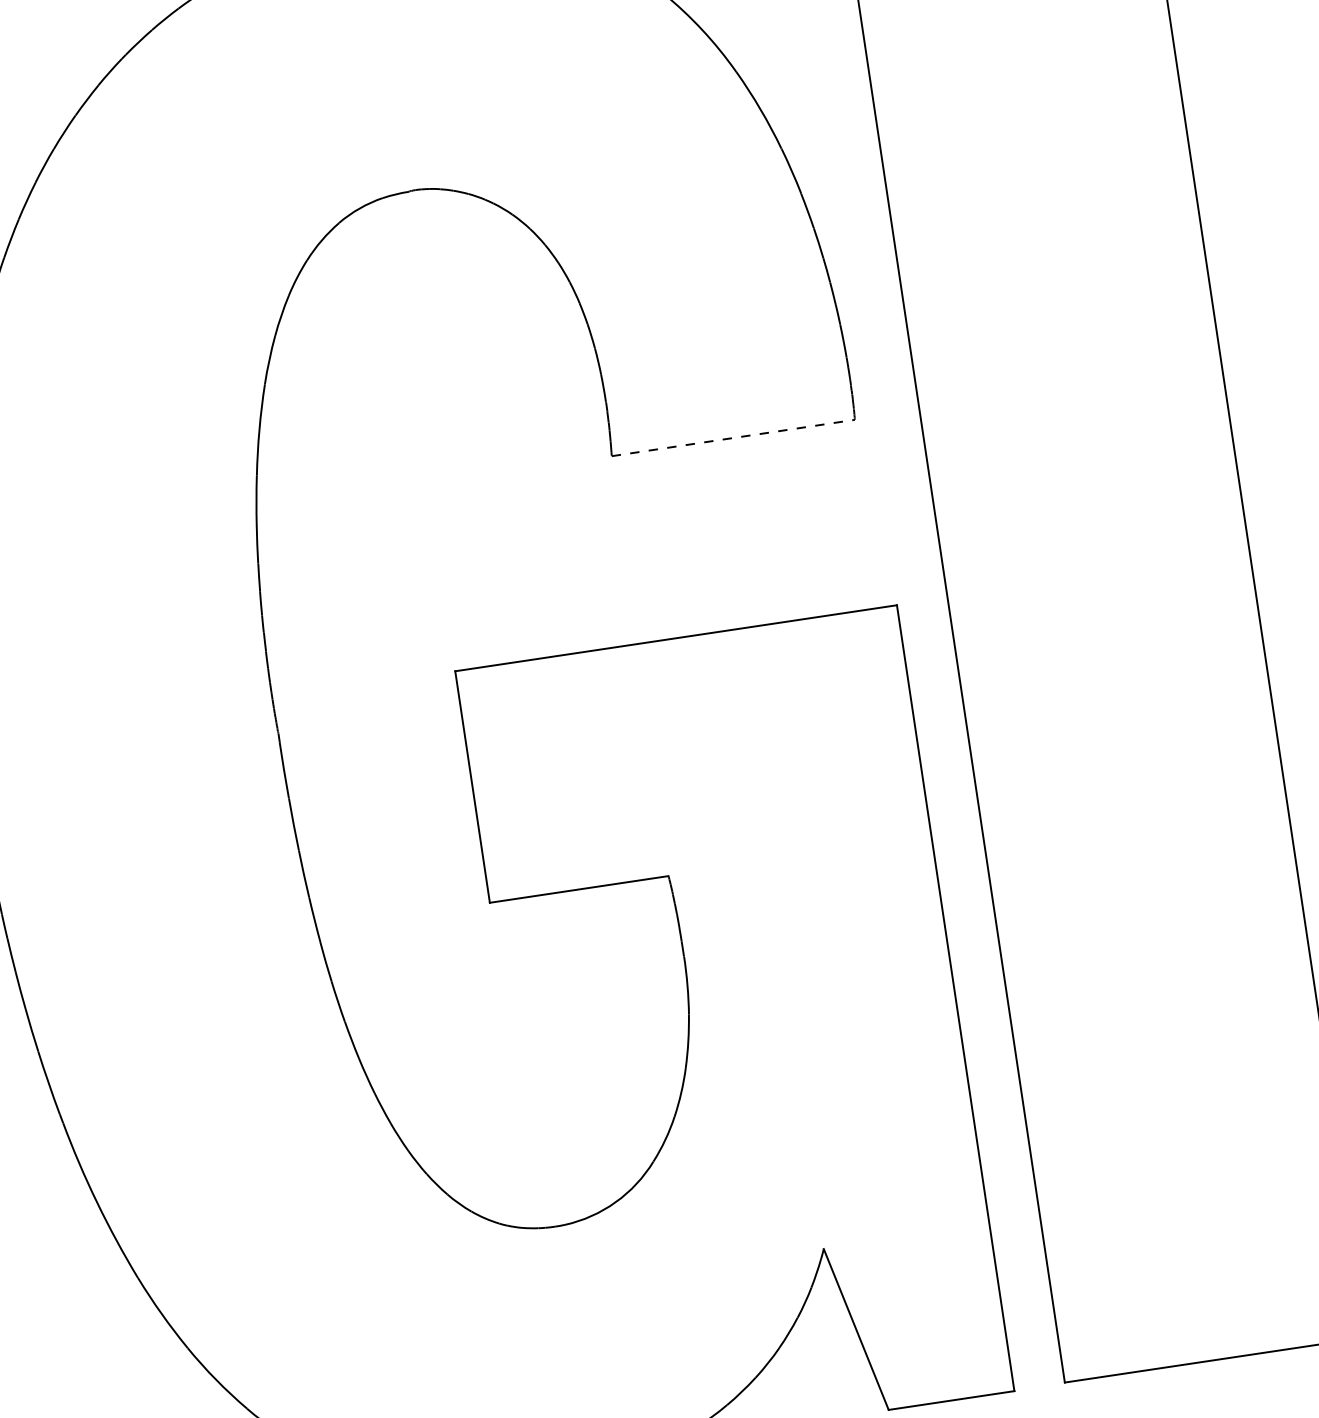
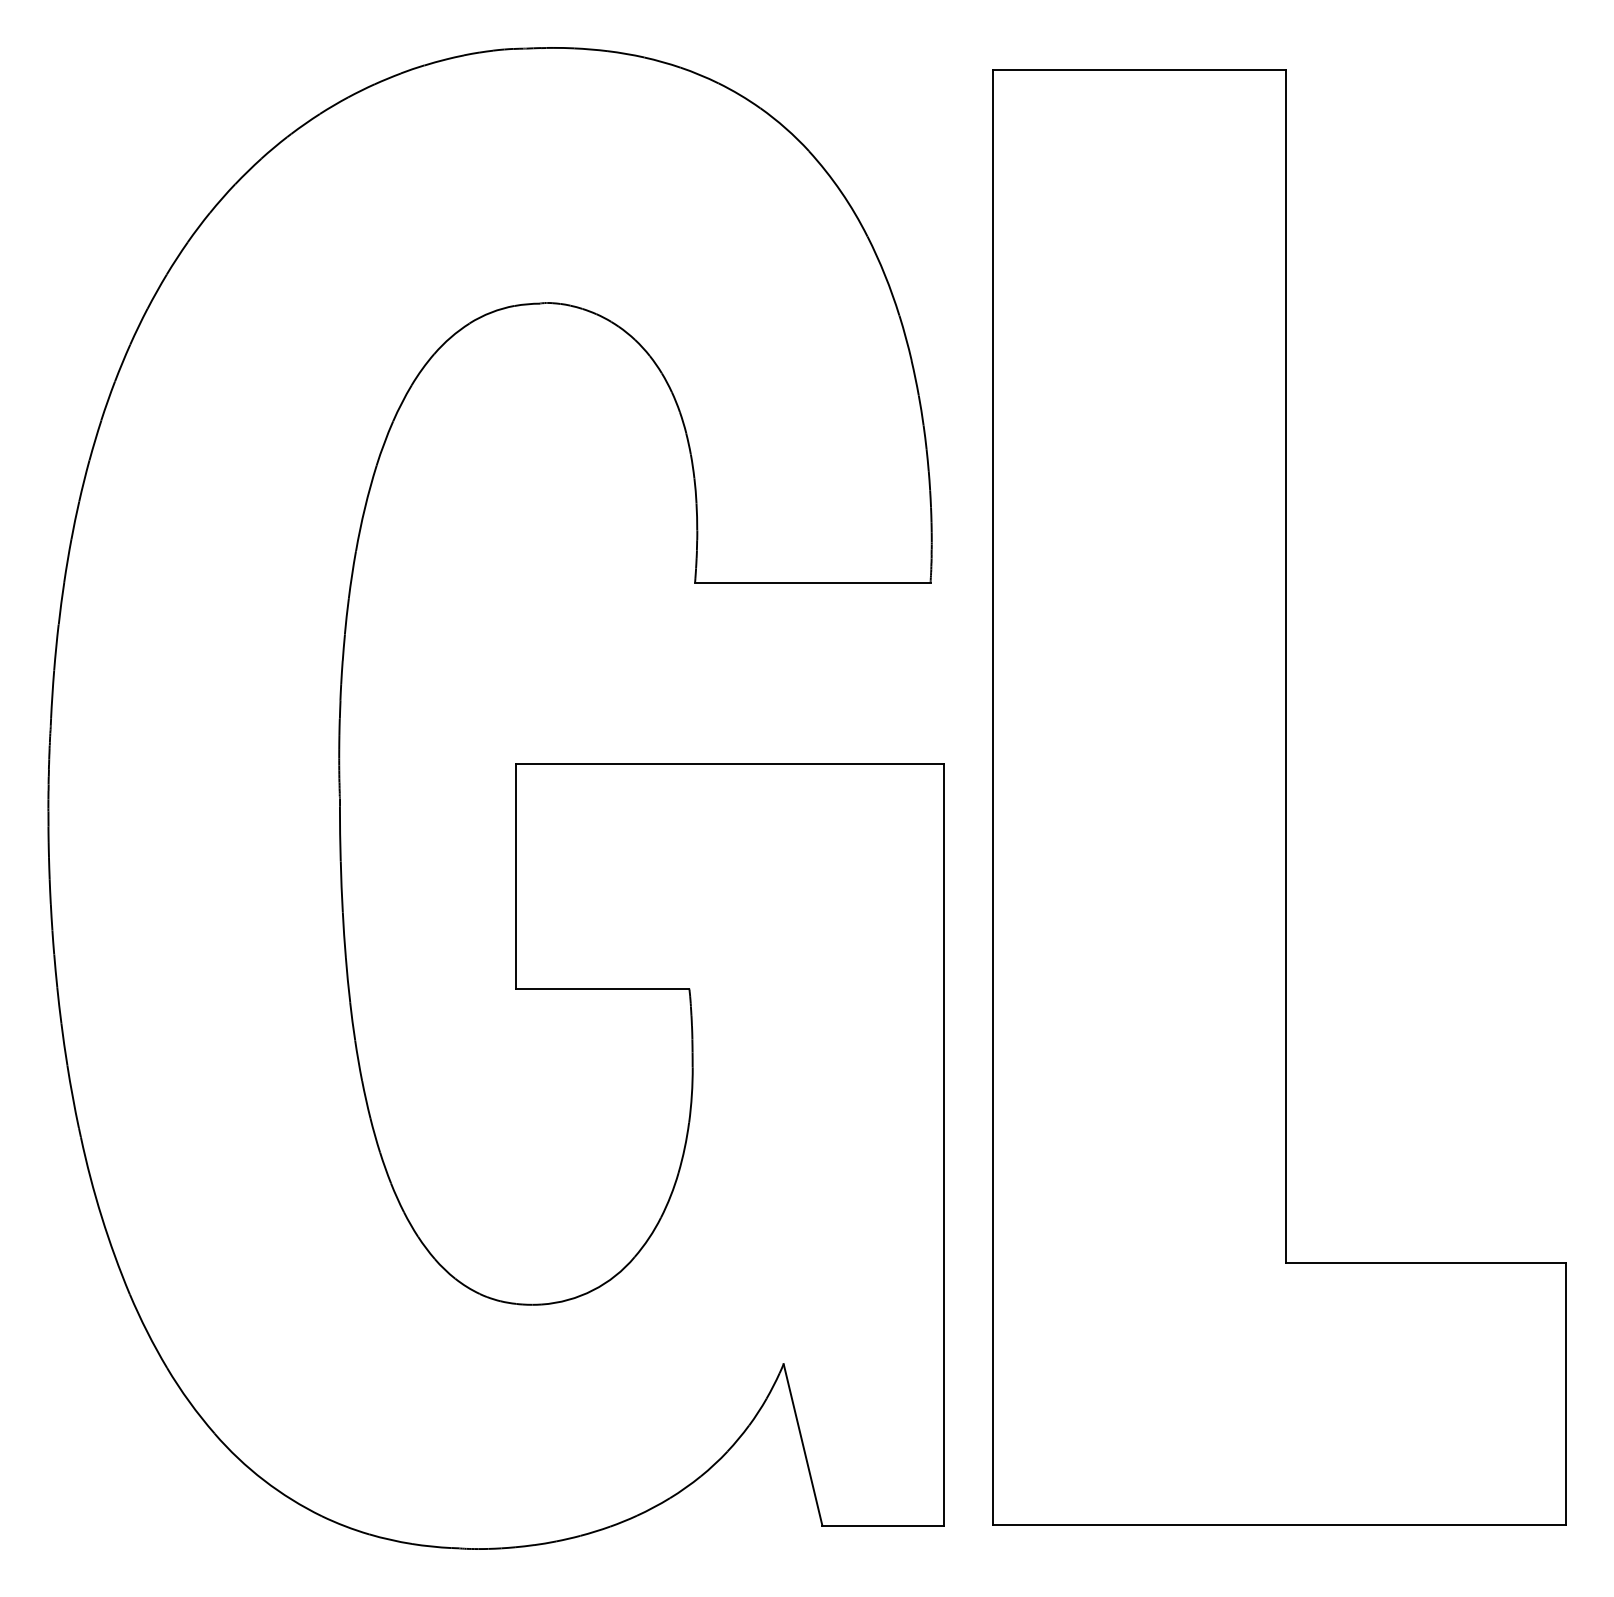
line: (732, 437) -> (812, 582), dashed -> solid

